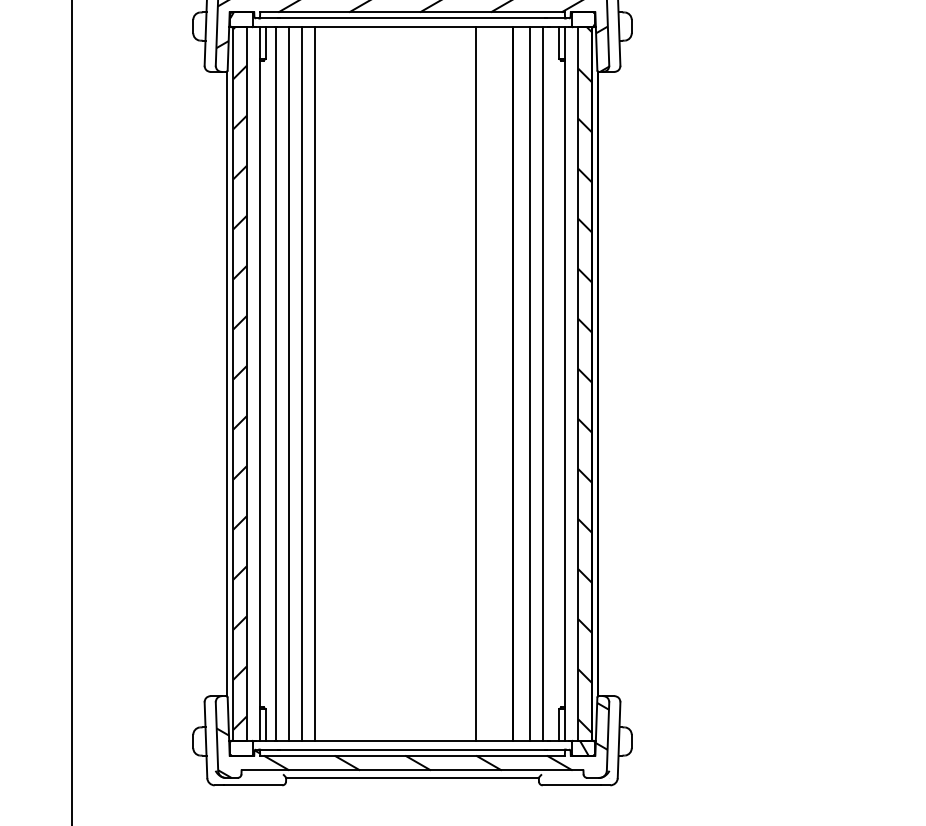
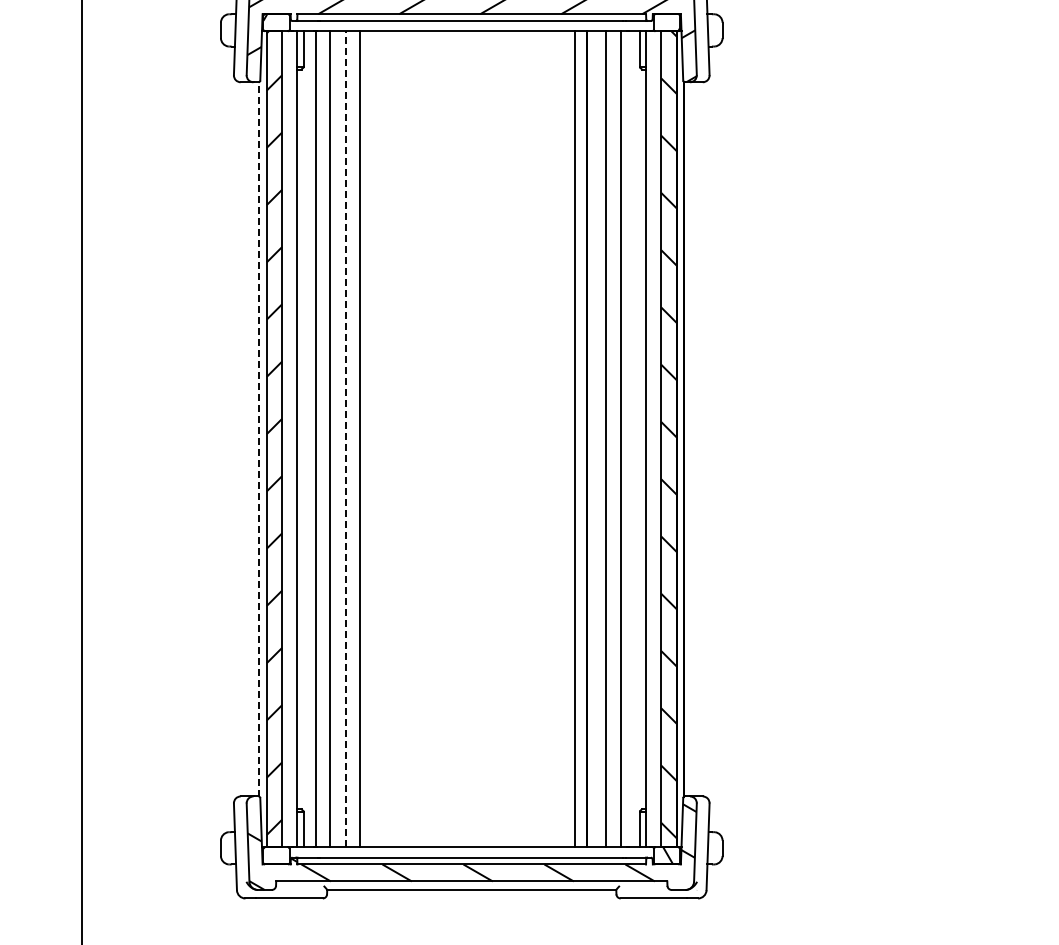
line: (226, 383) -> (259, 438), solid -> dashed
line: (302, 383) -> (345, 438), solid -> dashed
line: (476, 384) -> (575, 439), moved

